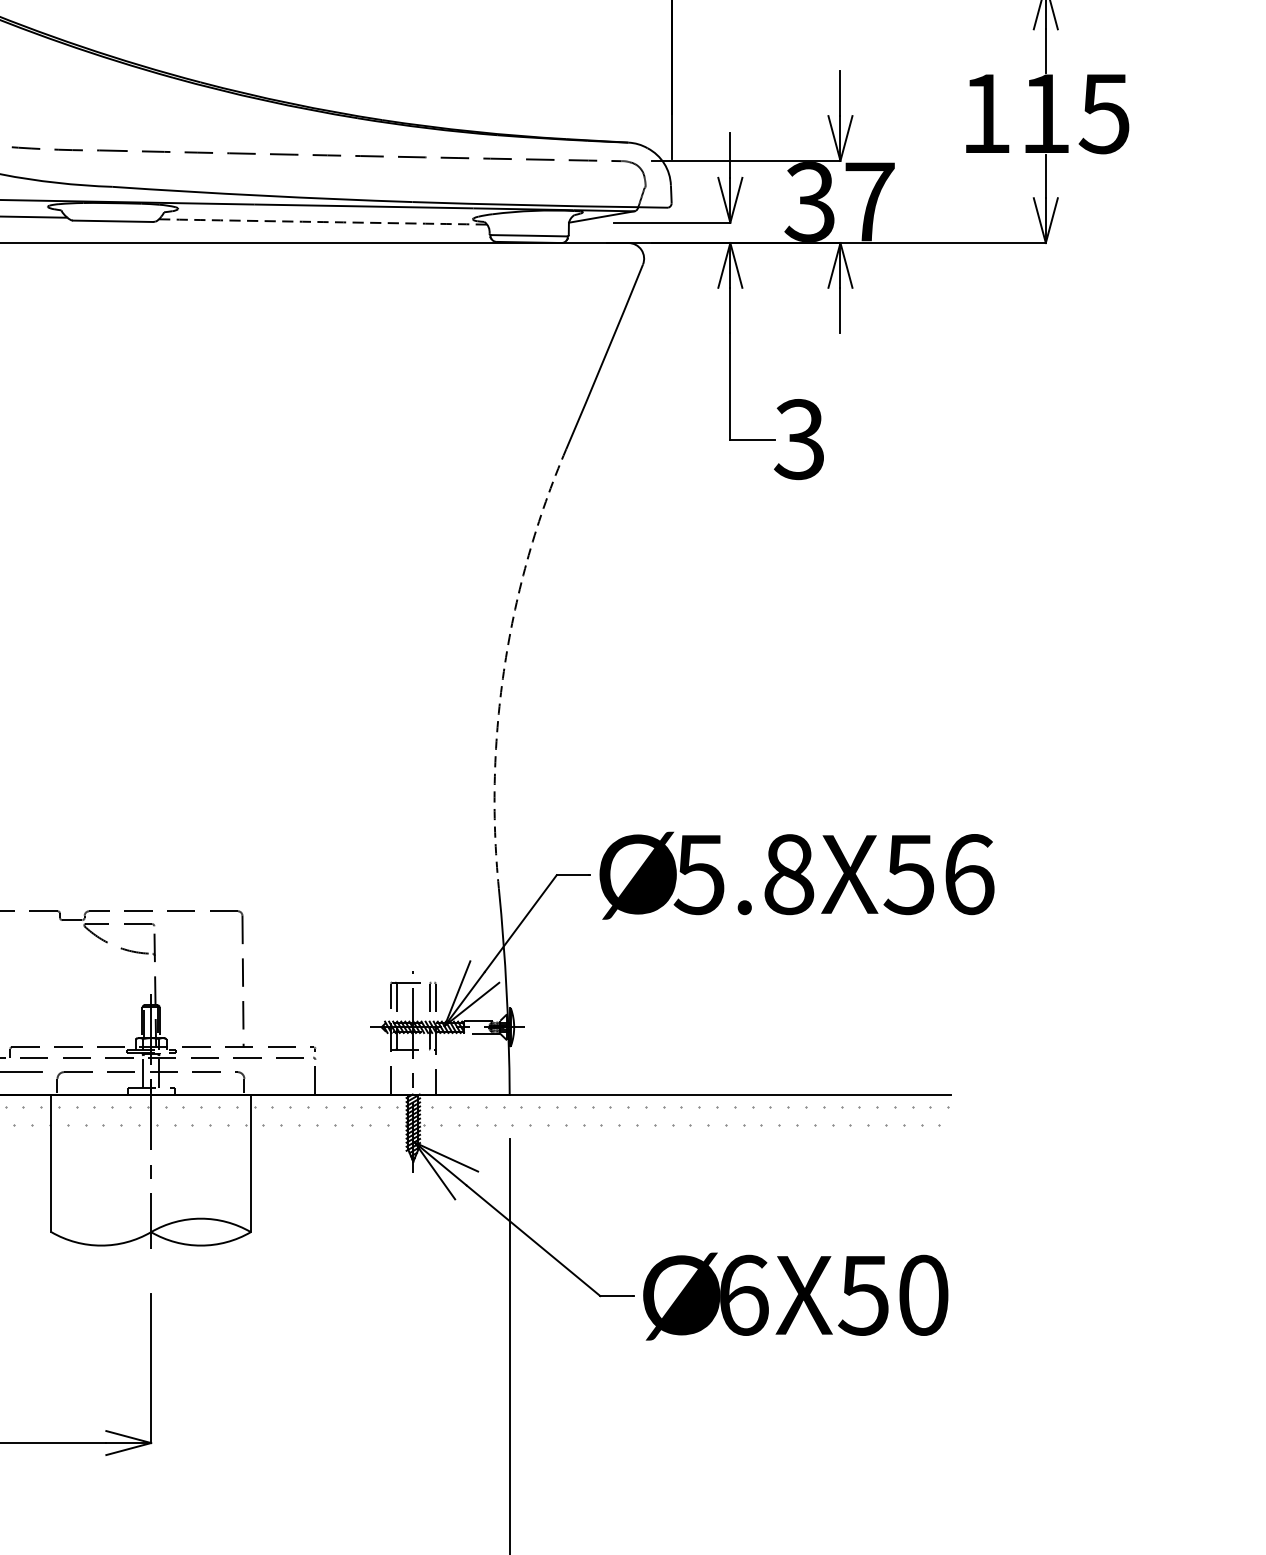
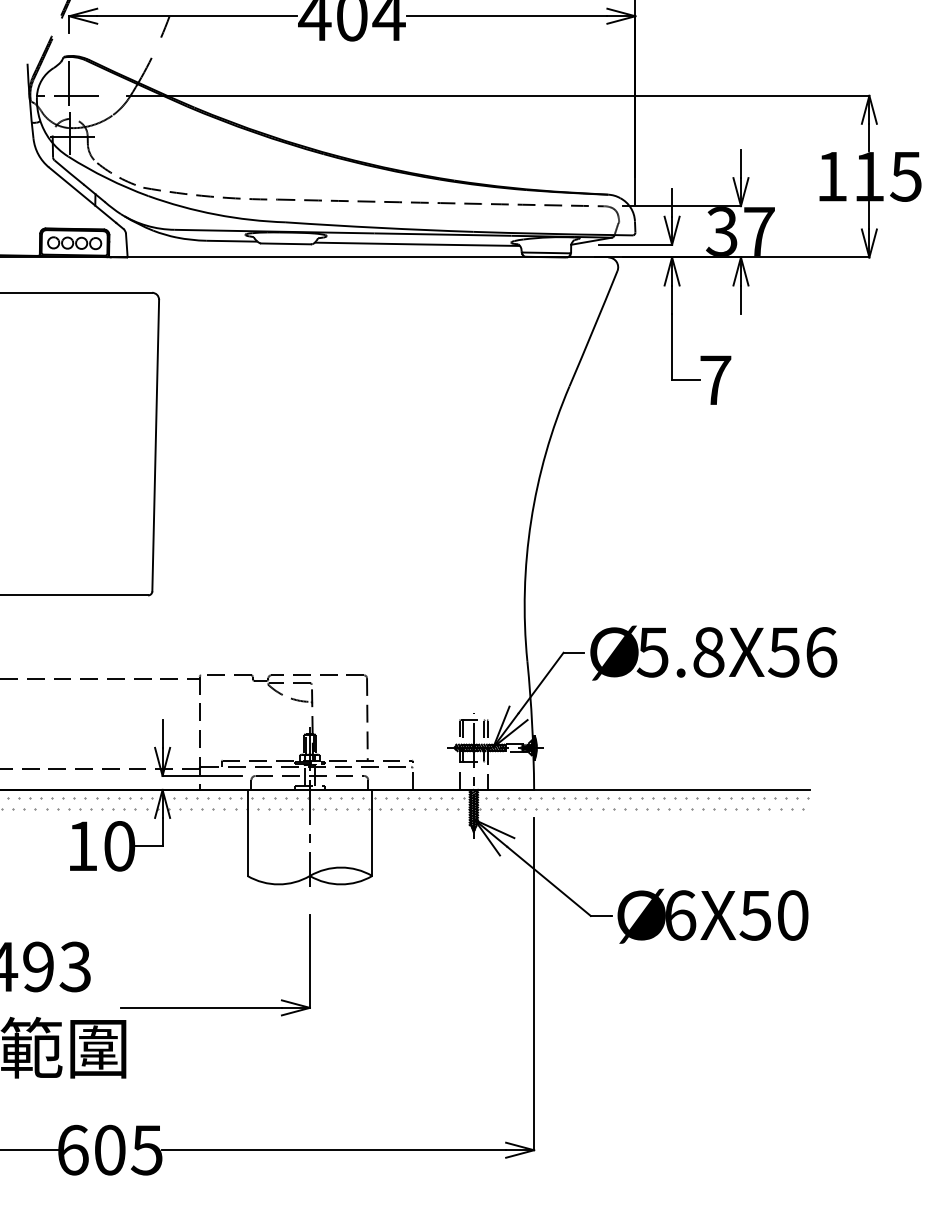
arc: (323, 222) -> (417, 244), dashed -> solid
text: (799, 439) -> (715, 380), 3 -> 7
arc: (505, 665) -> (531, 521), dashed -> solid

